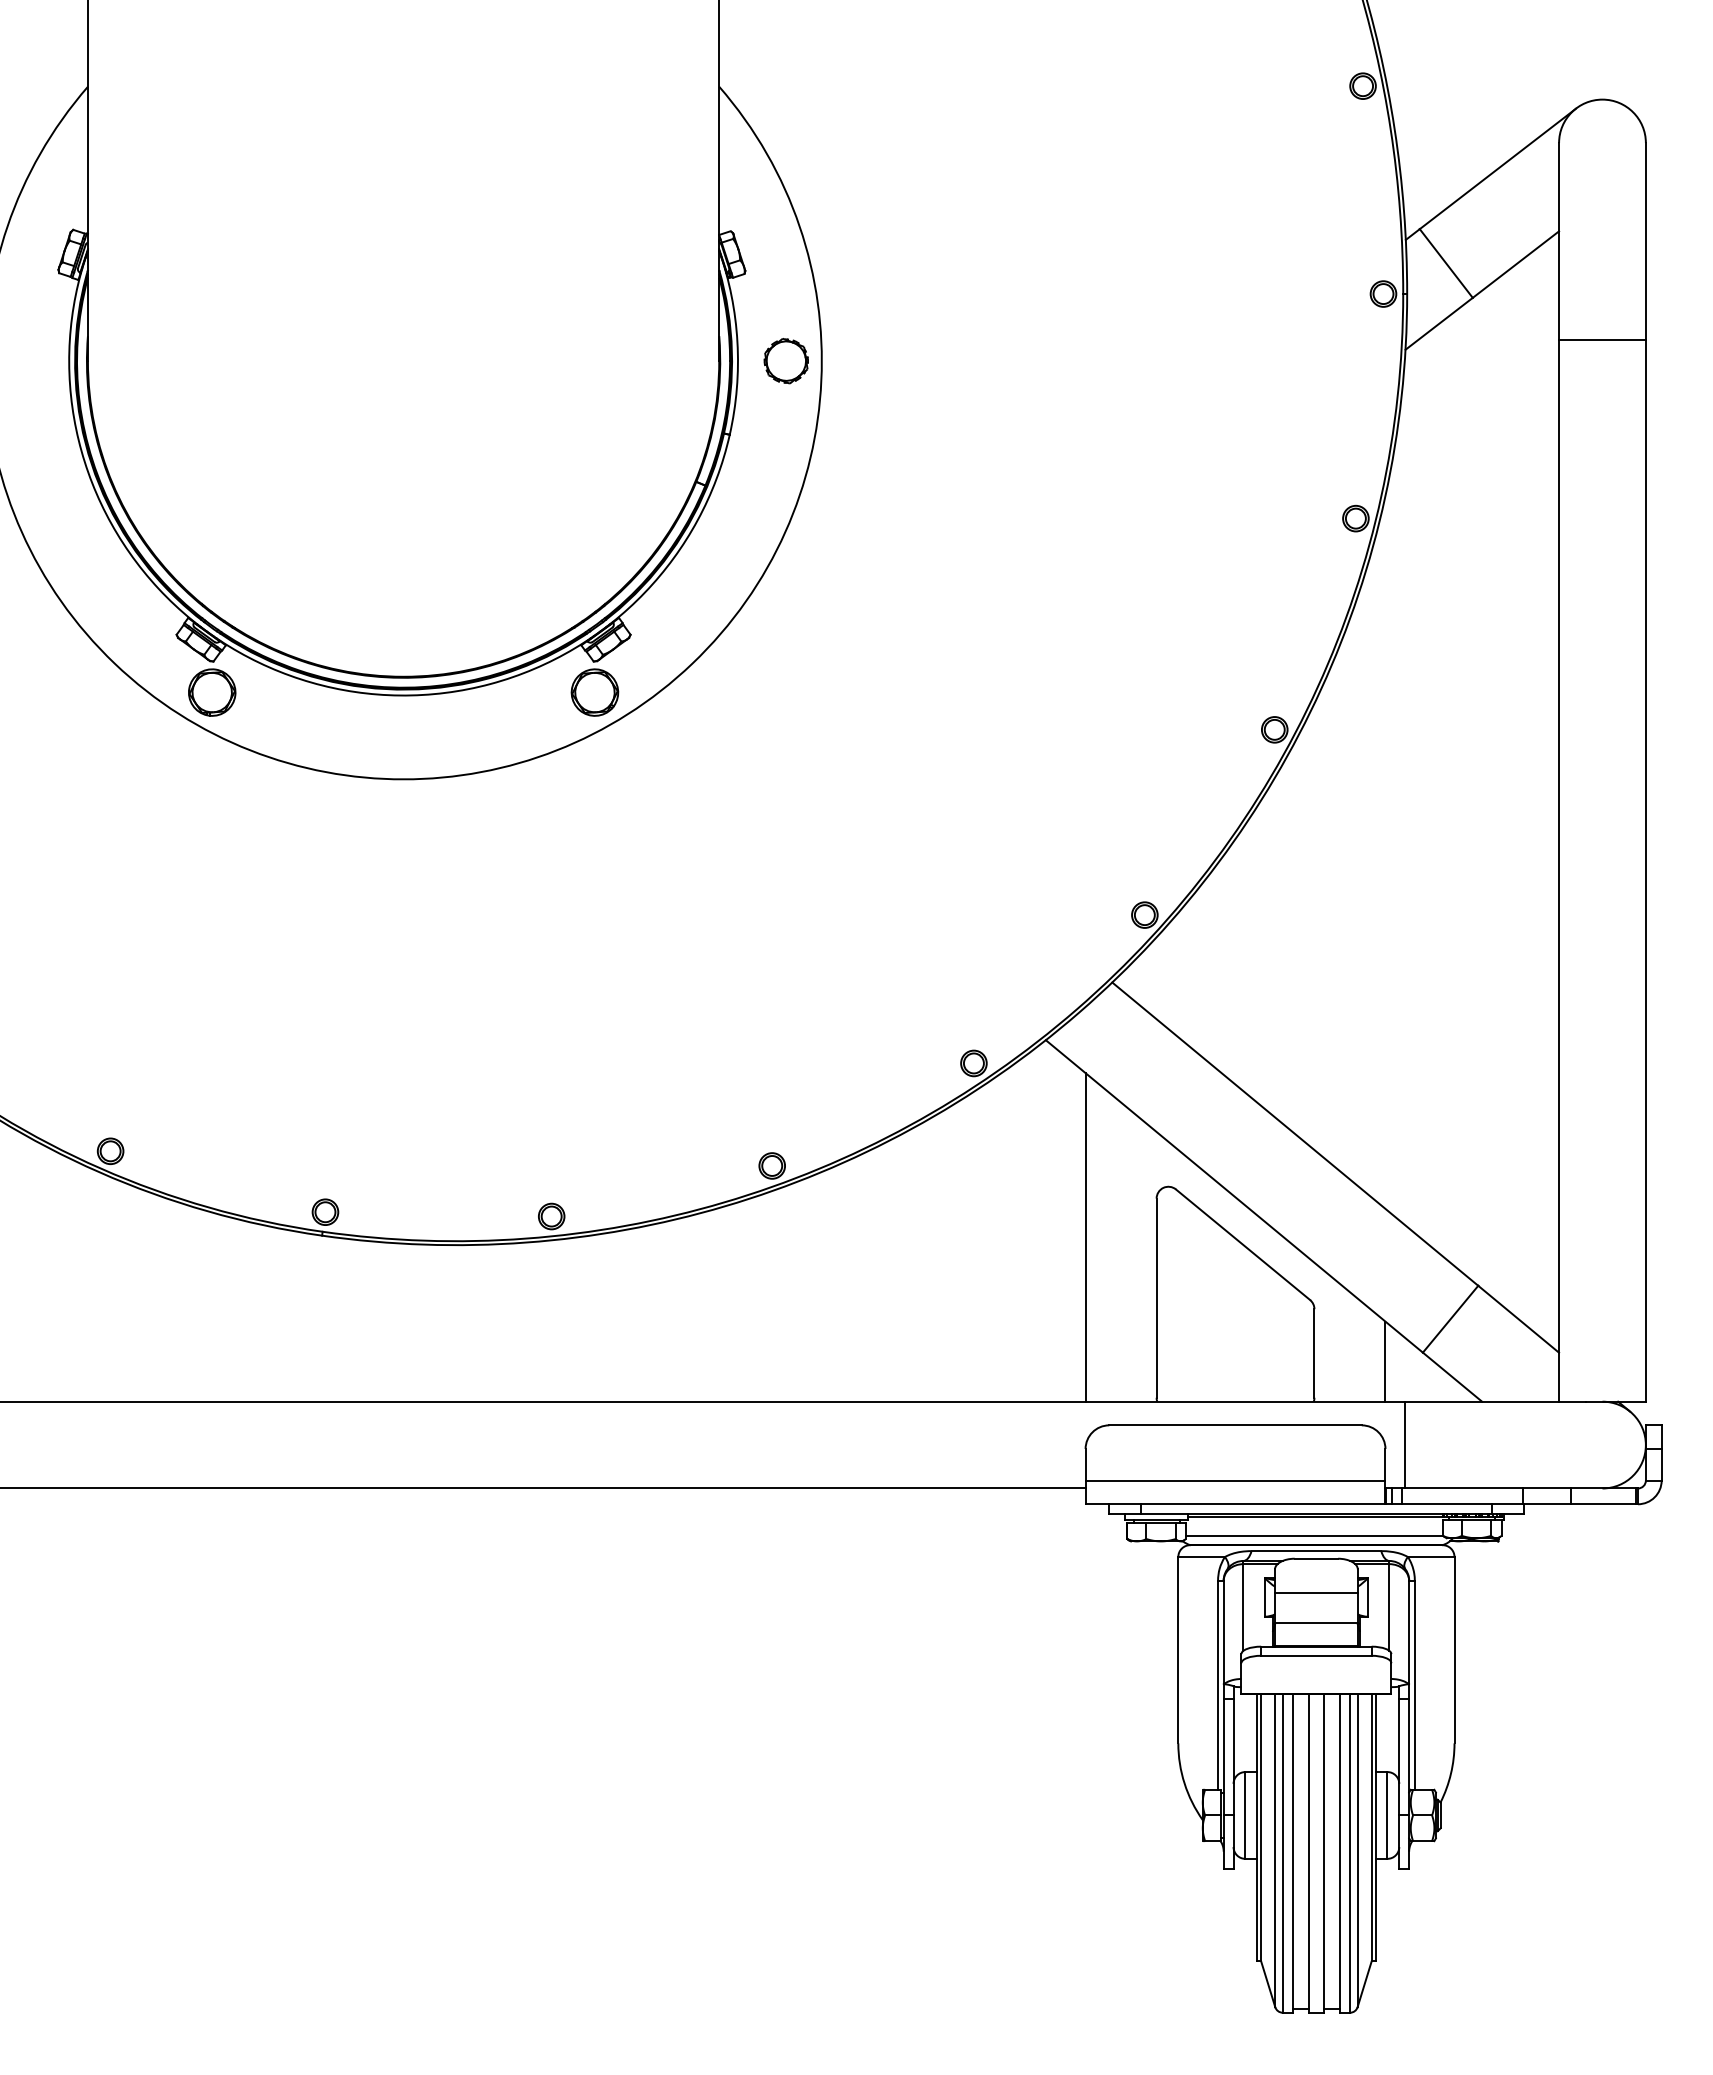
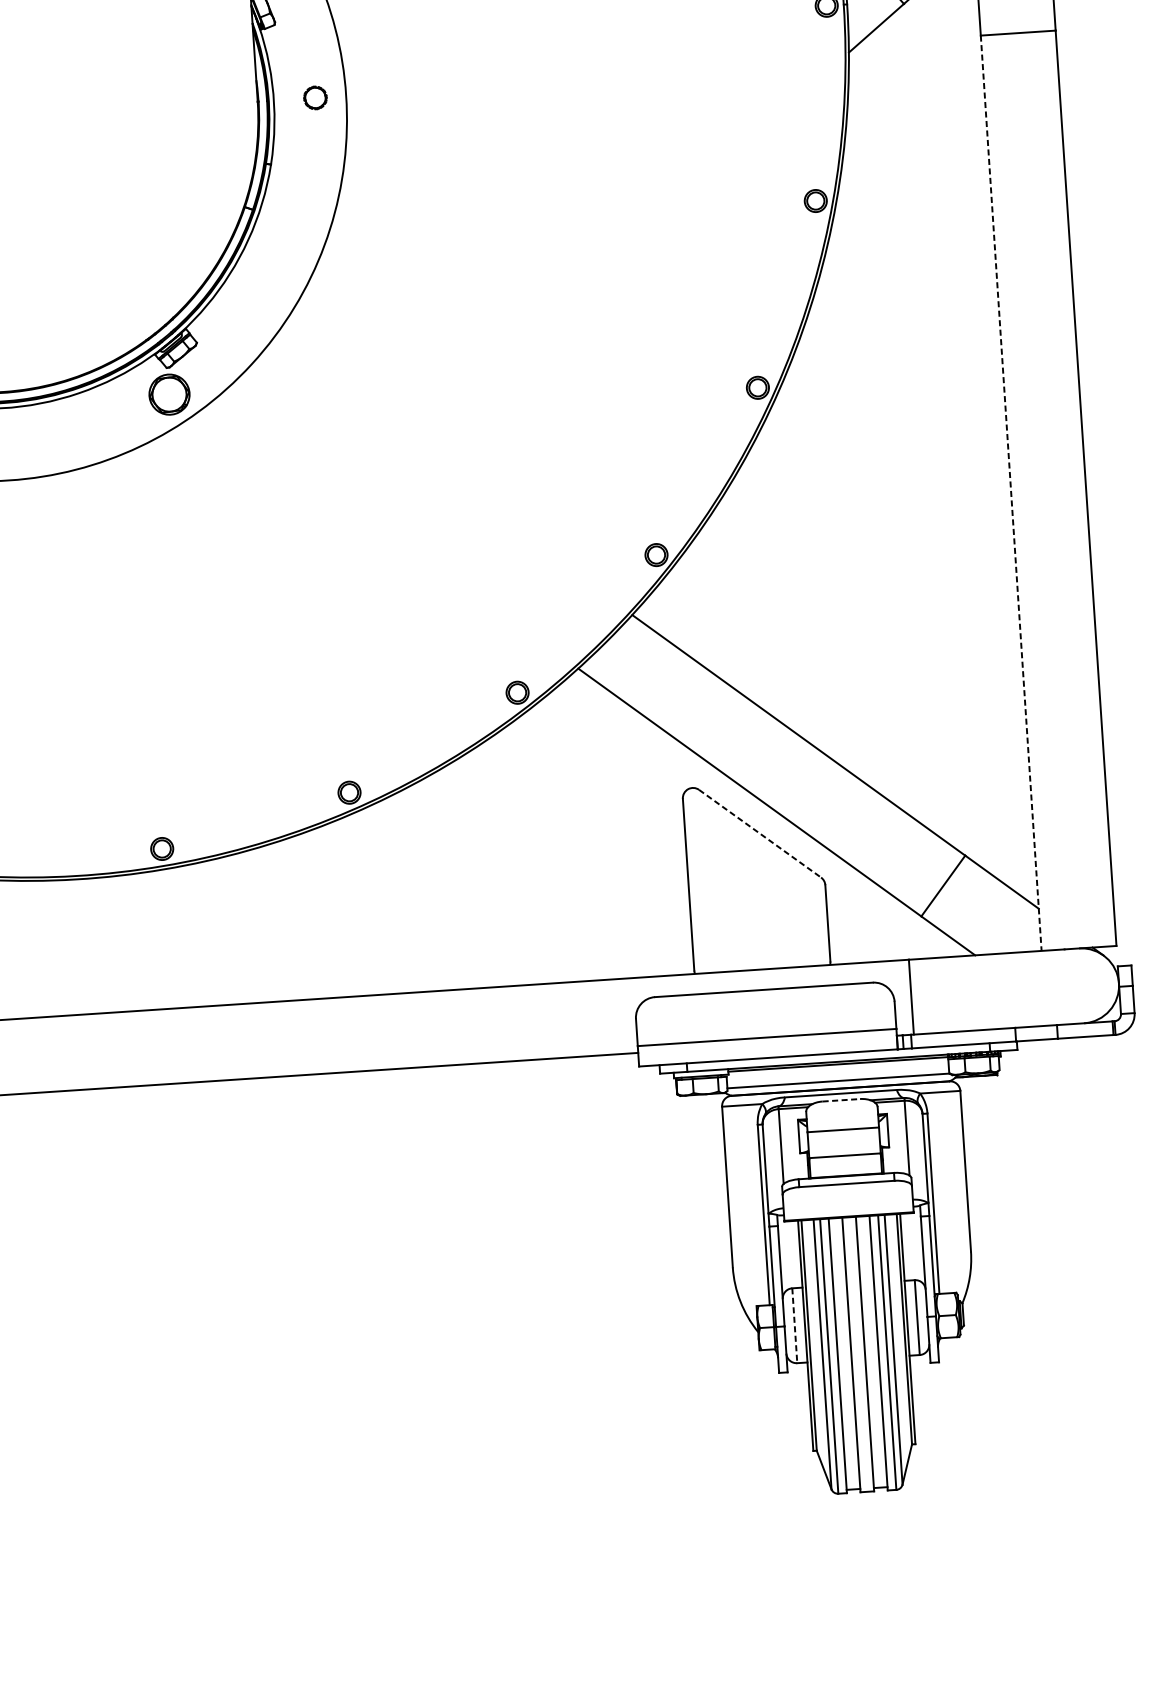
part: (785, 361) -> (314, 98), size x0.6
line: (1559, 870) -> (1011, 492), solid -> dashed
line: (1085, 1237) -> (623, 836), removed
line: (1243, 1244) -> (760, 833), solid -> dashed
line: (1385, 1361) -> (889, 926), removed
line: (1316, 1558) -> (841, 1100), solid -> dashed
line: (1245, 1815) -> (794, 1325), solid -> dashed

